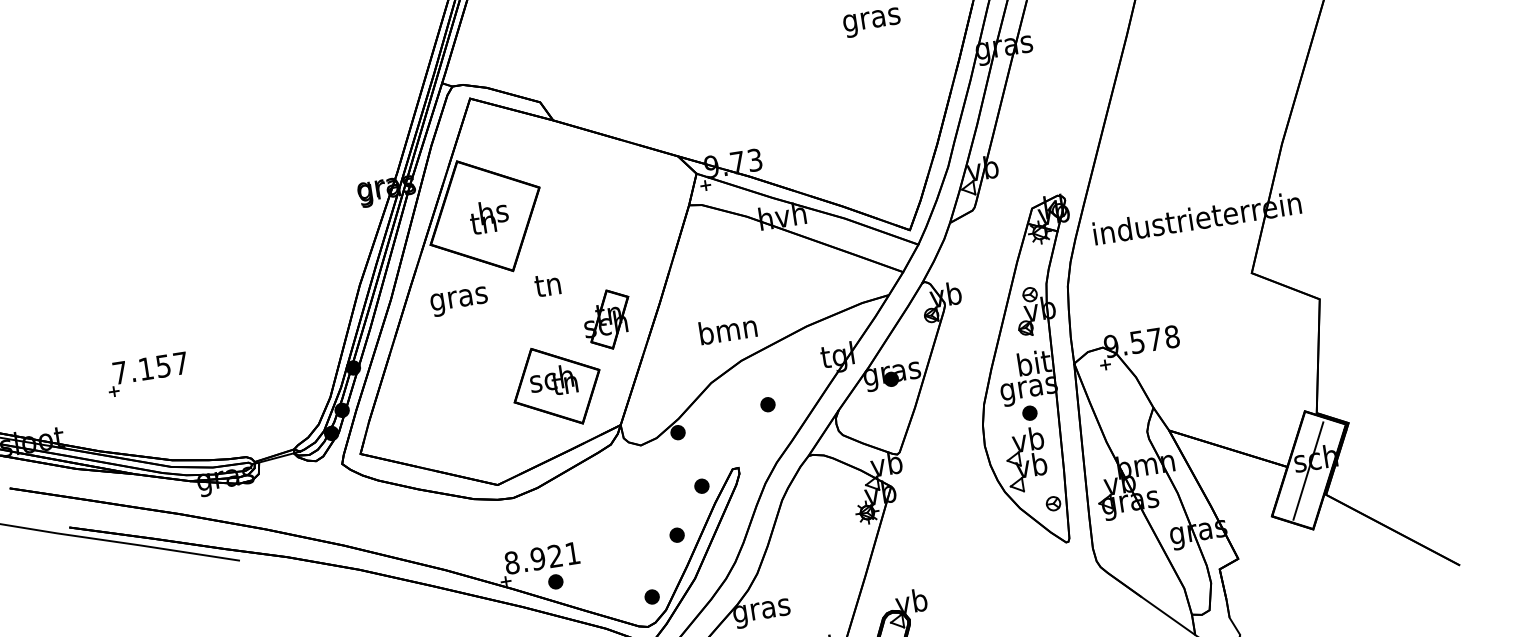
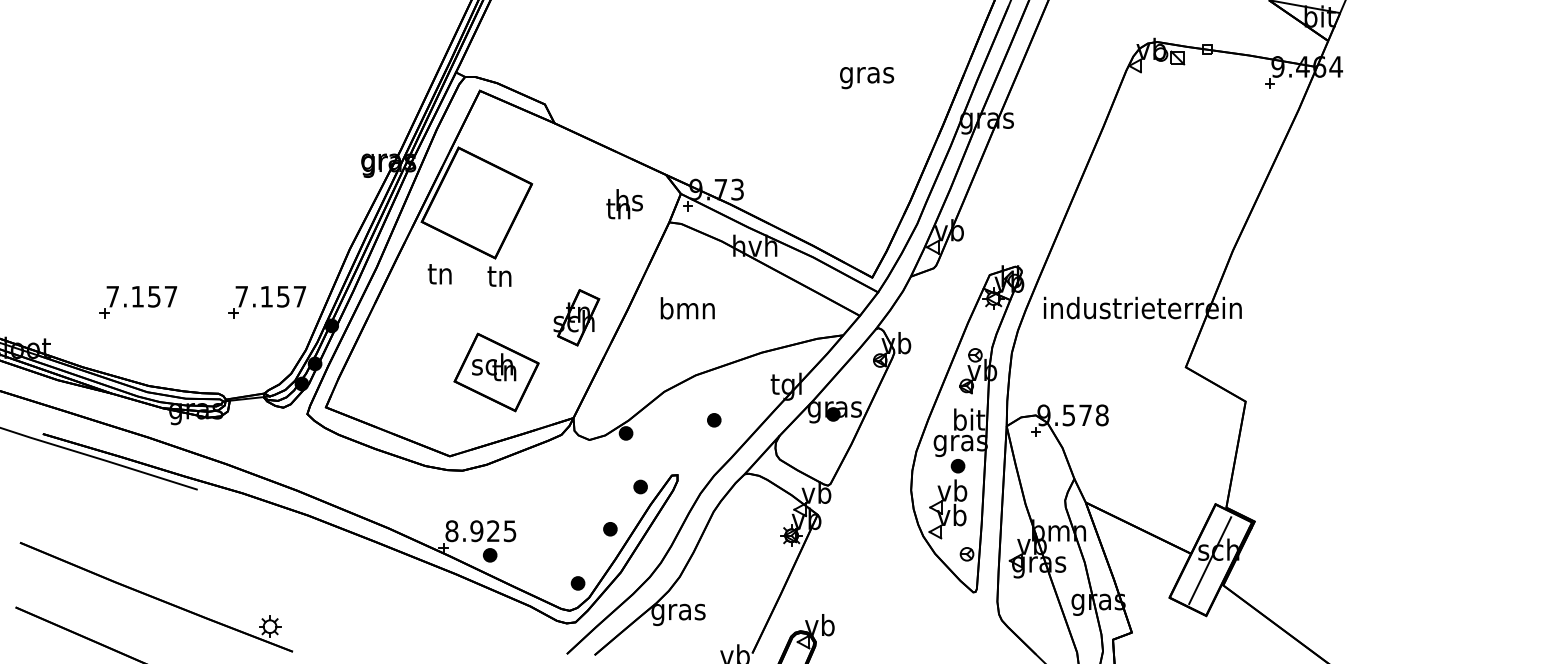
text: (489, 217) -> (624, 204), moved
text: (547, 285) -> (499, 276), moved
text: (459, 299) -> (440, 277), gras -> tn
text: (727, 329) -> (687, 308), moved
part: (282, 353) -> (267, 302), added
part: (556, 386) -> (496, 372), moved
text: (572, 553) -> (509, 531), 8.921 -> 8.925

